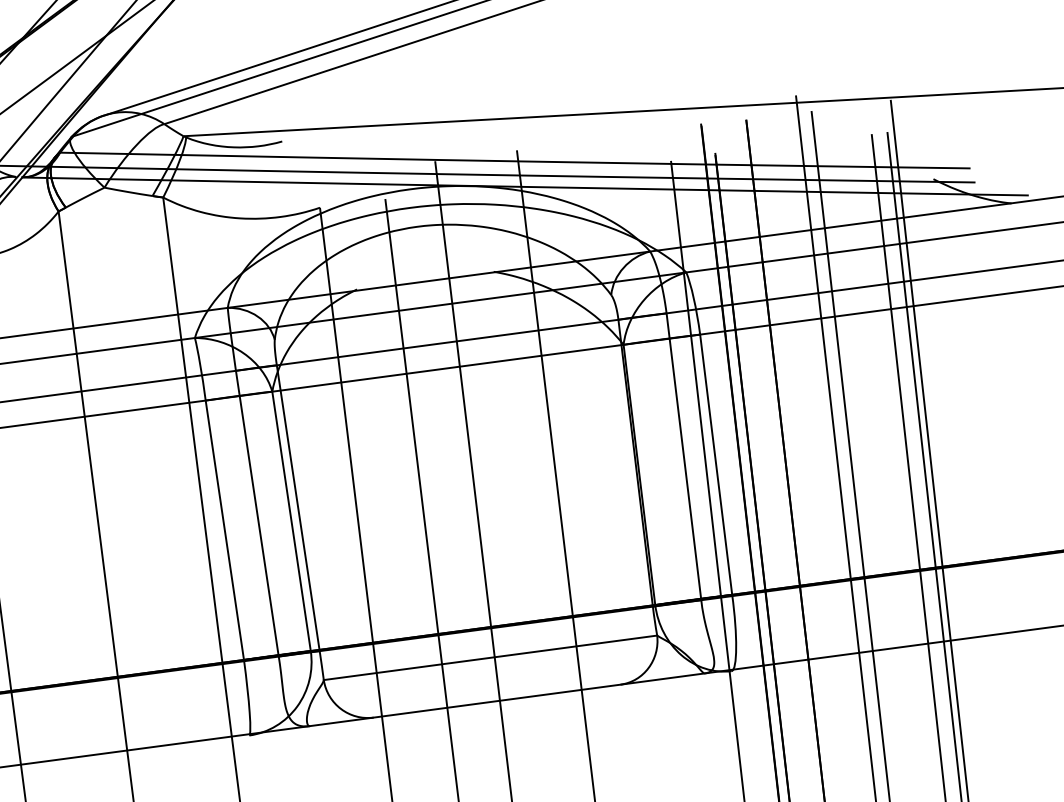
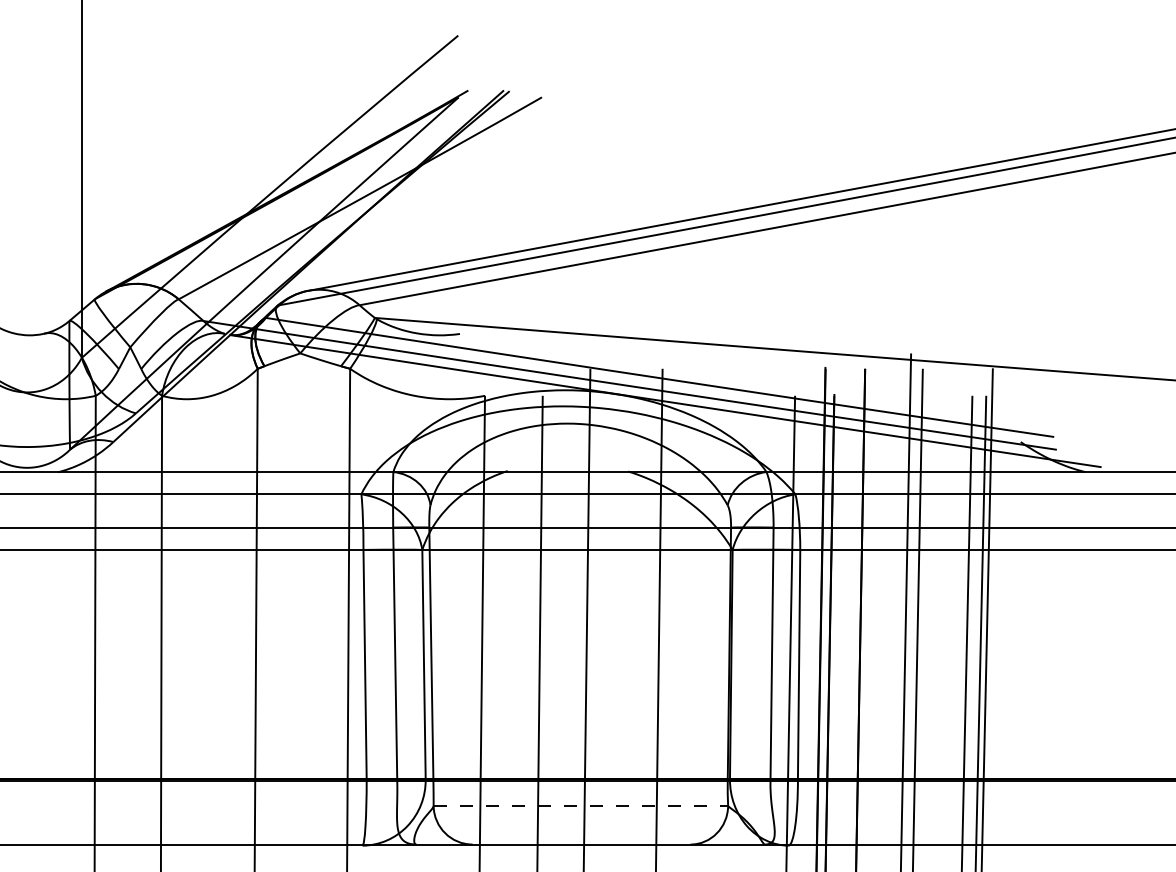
line: (491, 658) -> (581, 806), solid -> dashed

